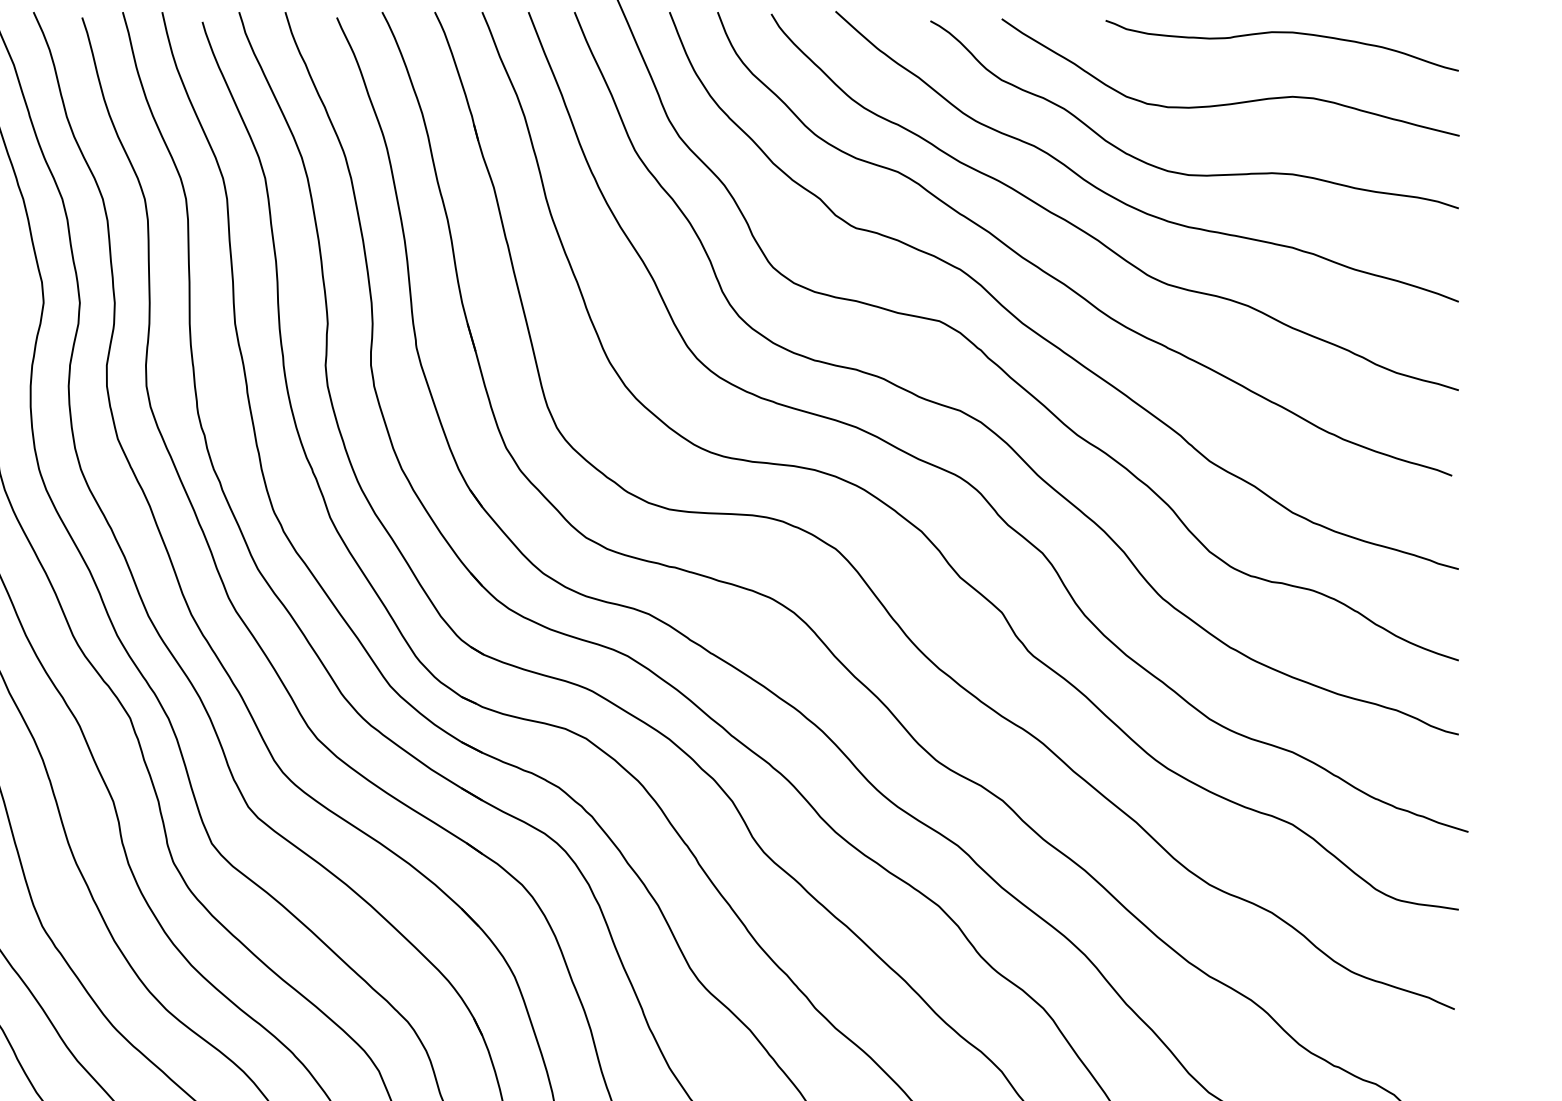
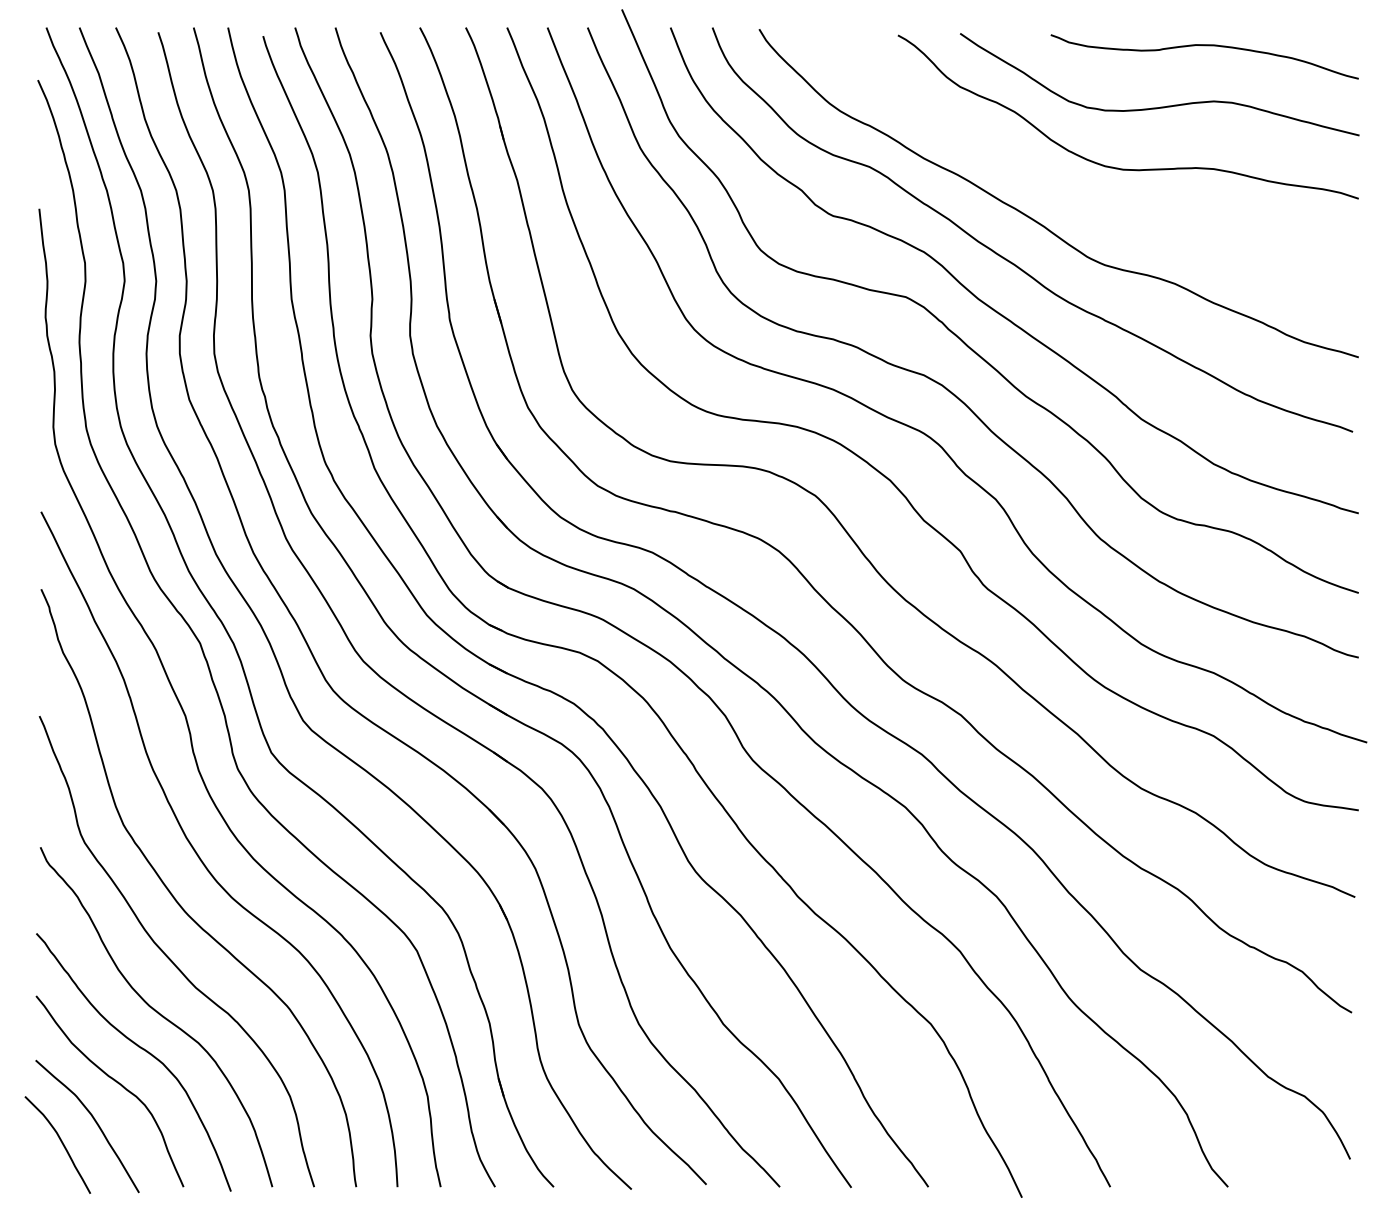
curve: (1121, 200) -> (1064, 191), removed

